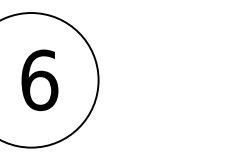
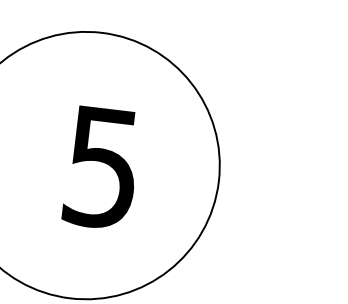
text: (39, 80) -> (102, 167), 6 -> 5

